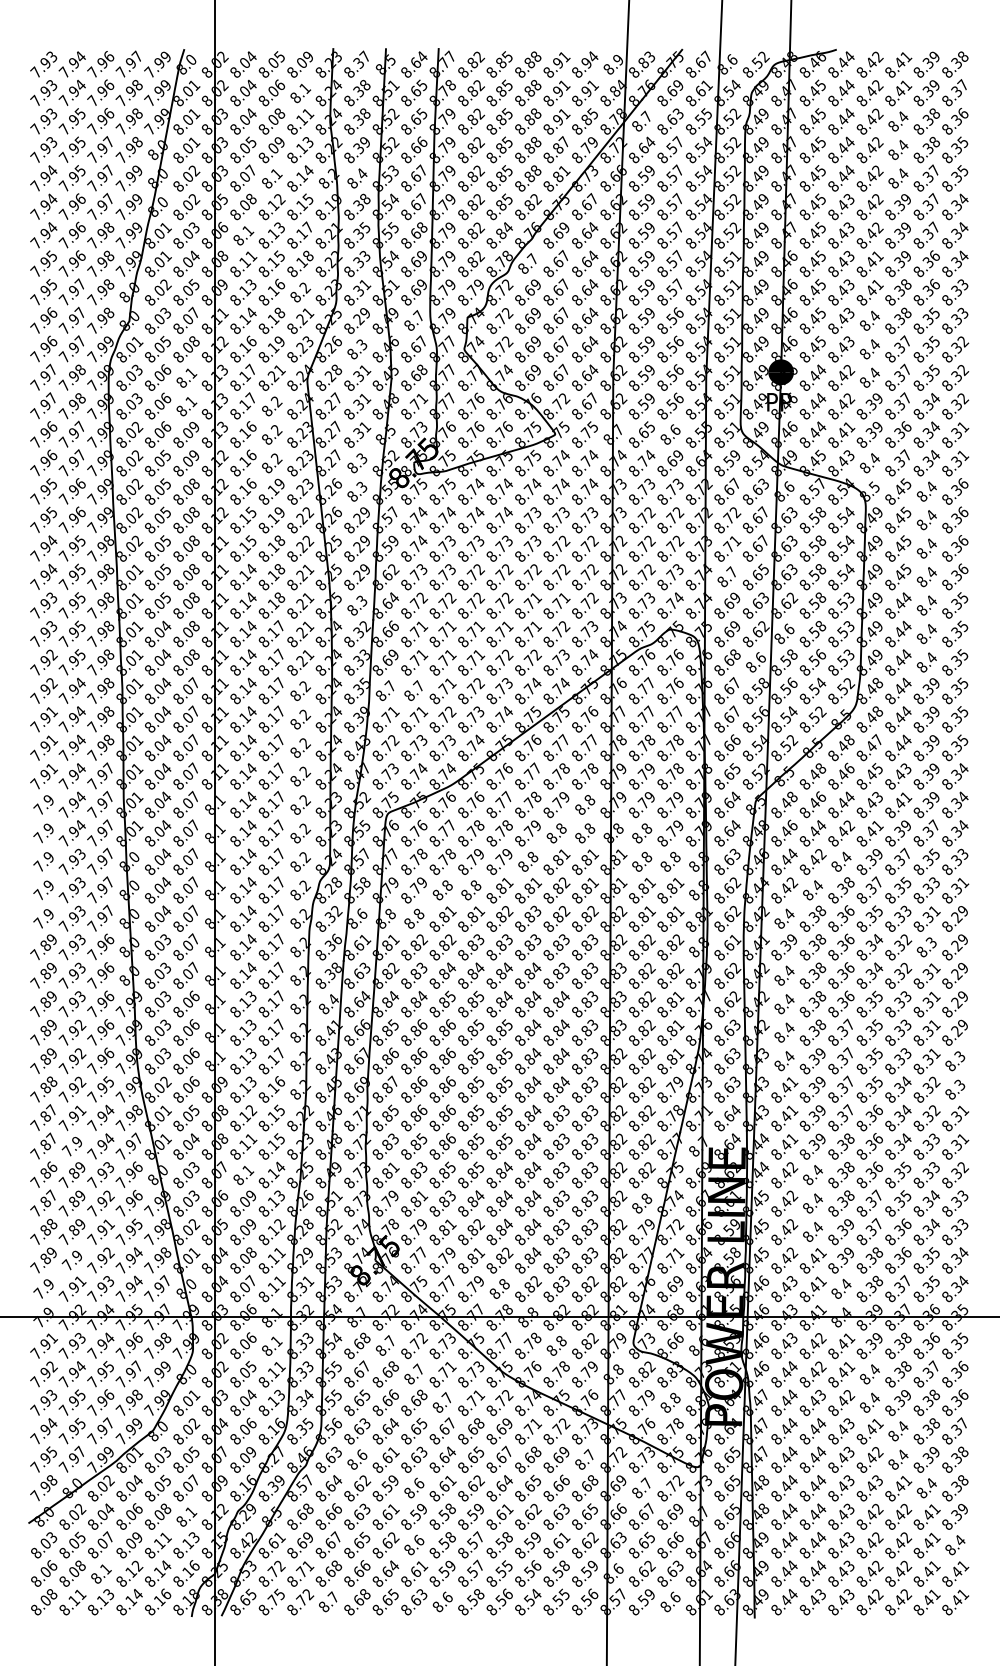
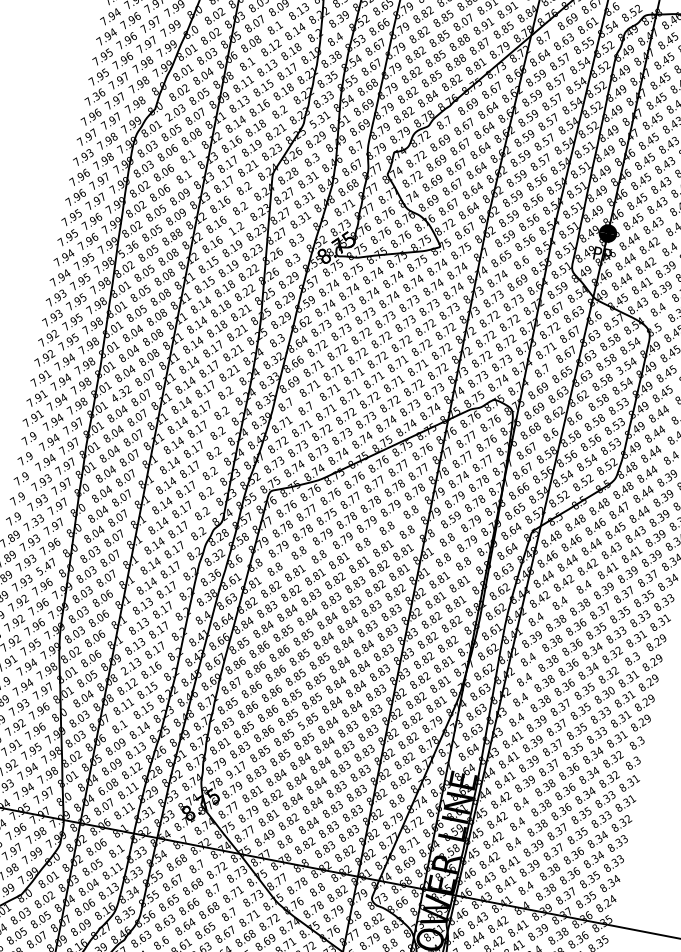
text: (532, 116) -> (467, 19), 8.88 -> 8.07
text: (307, 198) -> (297, 46), 8.15 -> 8.18
text: (108, 226) -> (153, 39), 7.98 -> 7.97
text: (348, 300) -> (312, 124), 8.31 -> 5.31
text: (44, 319) -> (95, 96), 7.96 -> 7.36
text: (150, 328) -> (169, 117), 8.03 -> 2.03
text: (51, 398) -> (89, 152), 7.97 -> 7.93
text: (267, 467) -> (232, 230), 8.2 -> 1.2
text: (187, 489) -> (173, 235), 8.08 -> 8.88
text: (129, 520) -> (128, 249), 8.02 -> 5.36
text: (832, 556) -> (619, 370), 8.54 -> 3.54
text: (157, 719) -> (120, 393), 8.04 -> 4.32
text: (649, 739) -> (465, 474), 8.78 -> 8.74
text: (642, 803) -> (451, 518), 8.79 -> 8.59
text: (478, 825) -> (332, 512), 8.78 -> 8.75
text: (73, 917) -> (34, 521), 7.93 -> 7.33
text: (100, 975) -> (46, 566), 7.96 -> 5.47
text: (905, 996) -> (610, 690), 8.33 -> 8.30
text: (235, 1097) -> (124, 670), 8.13 -> 2.13
text: (491, 1125) -> (301, 725), 8.85 -> 5.85
text: (414, 1203) -> (236, 769), 8.81 -> 9.17
text: (234, 1267) -> (100, 790), 8.08 -> 6.08
text: (472, 1286) -> (266, 836), 8.79 -> 8.49
text: (956, 1287) -> (607, 902), 8.34 -> 8.24

